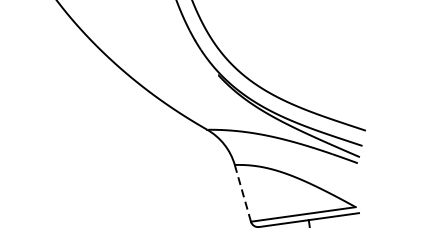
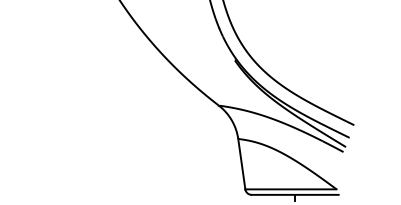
line: (242, 193) -> (241, 164), dashed -> solid

